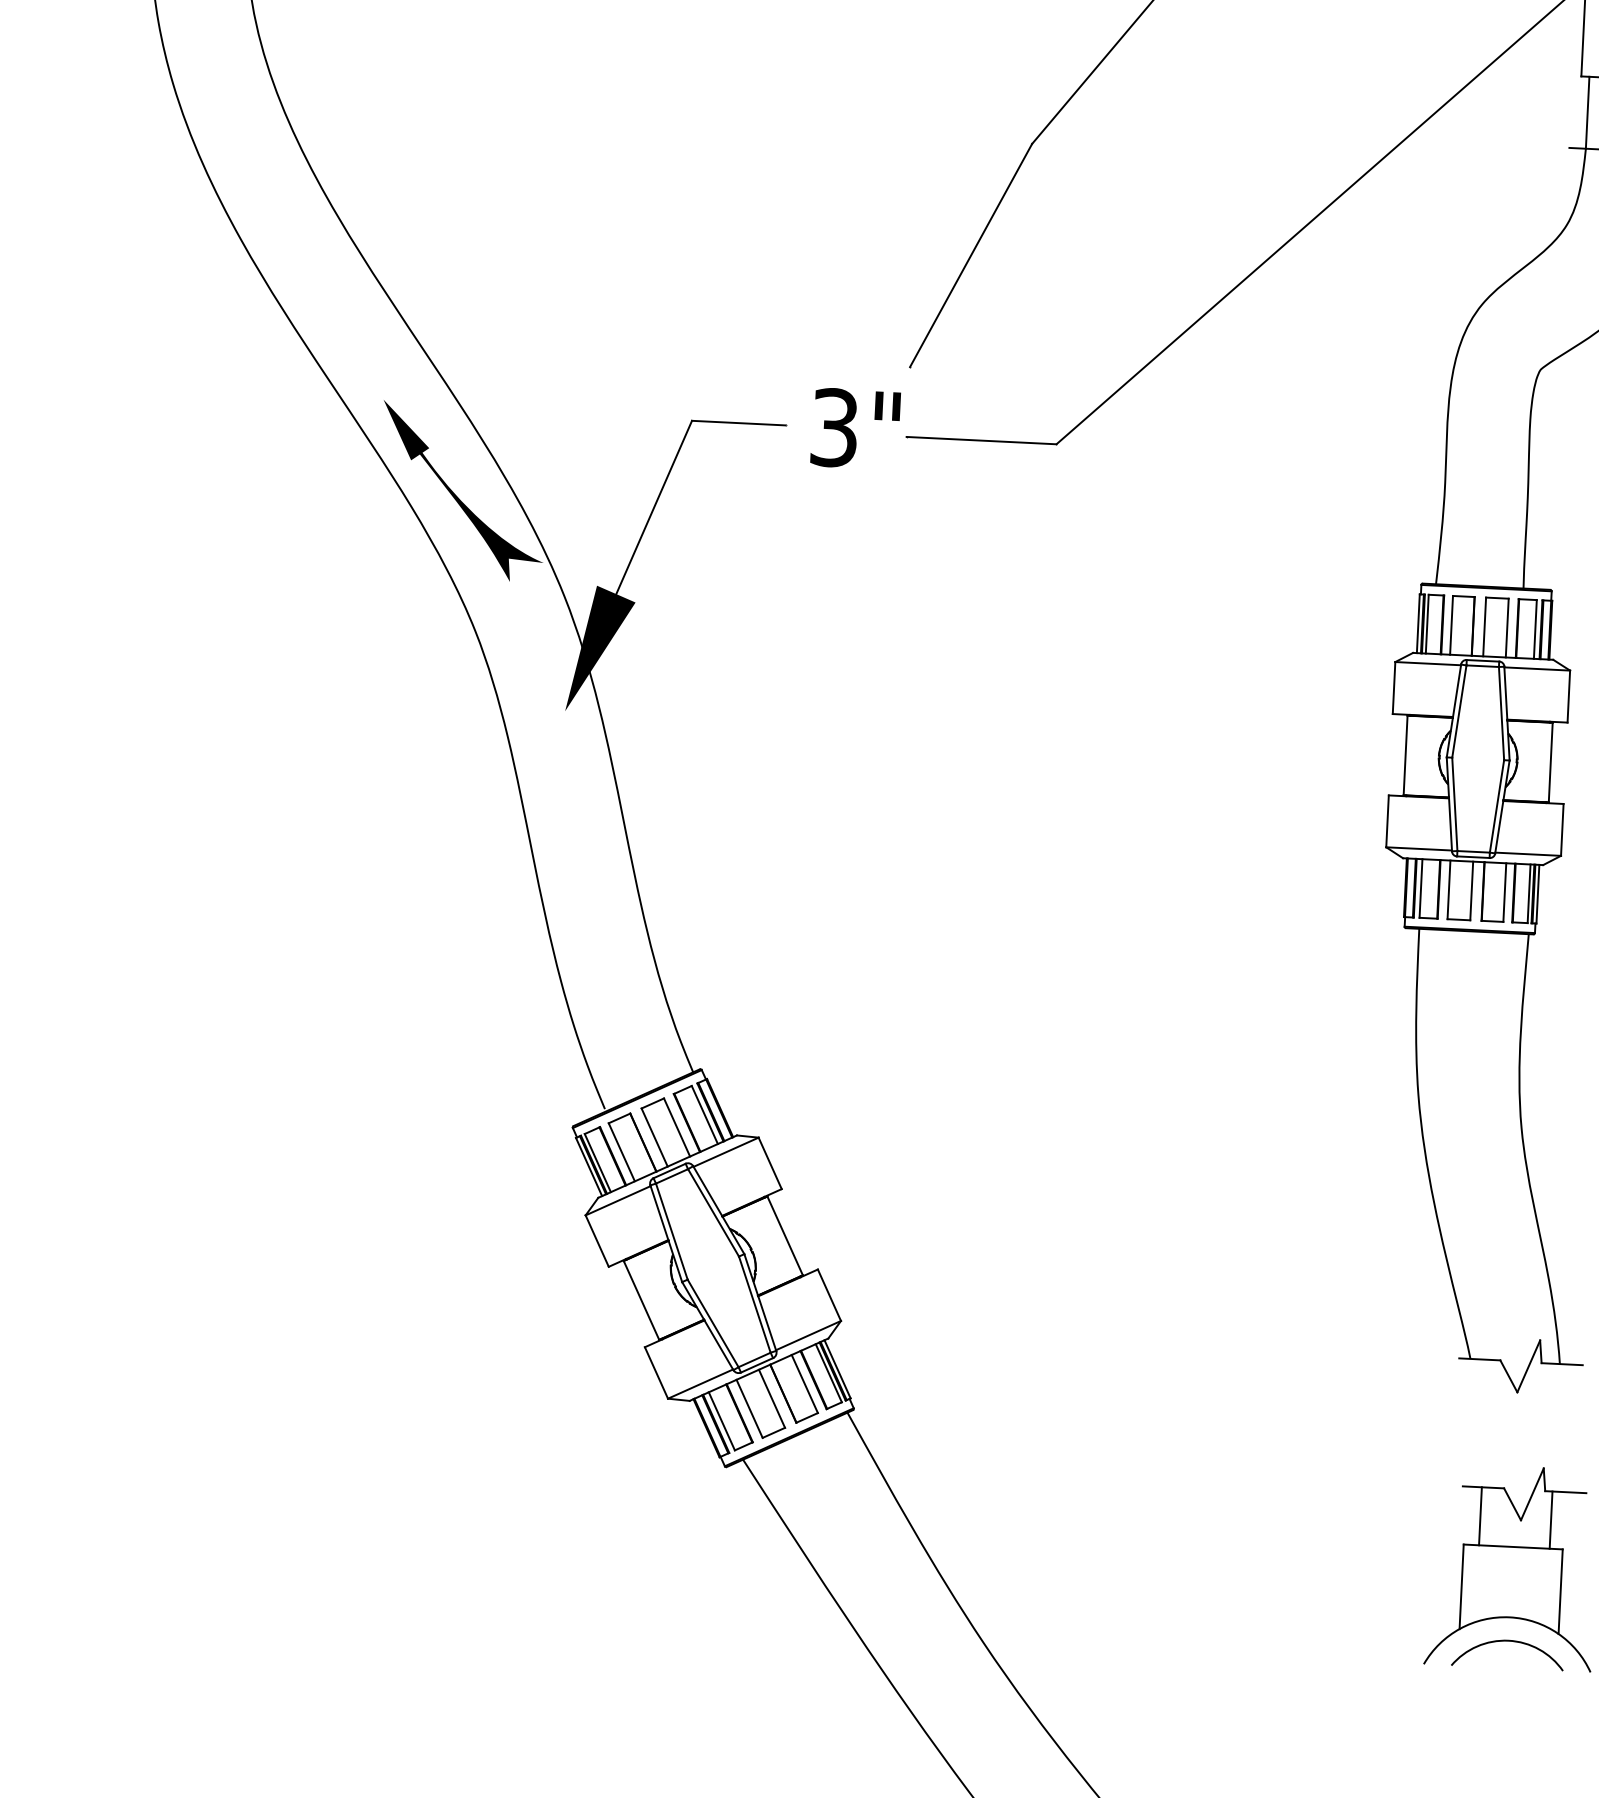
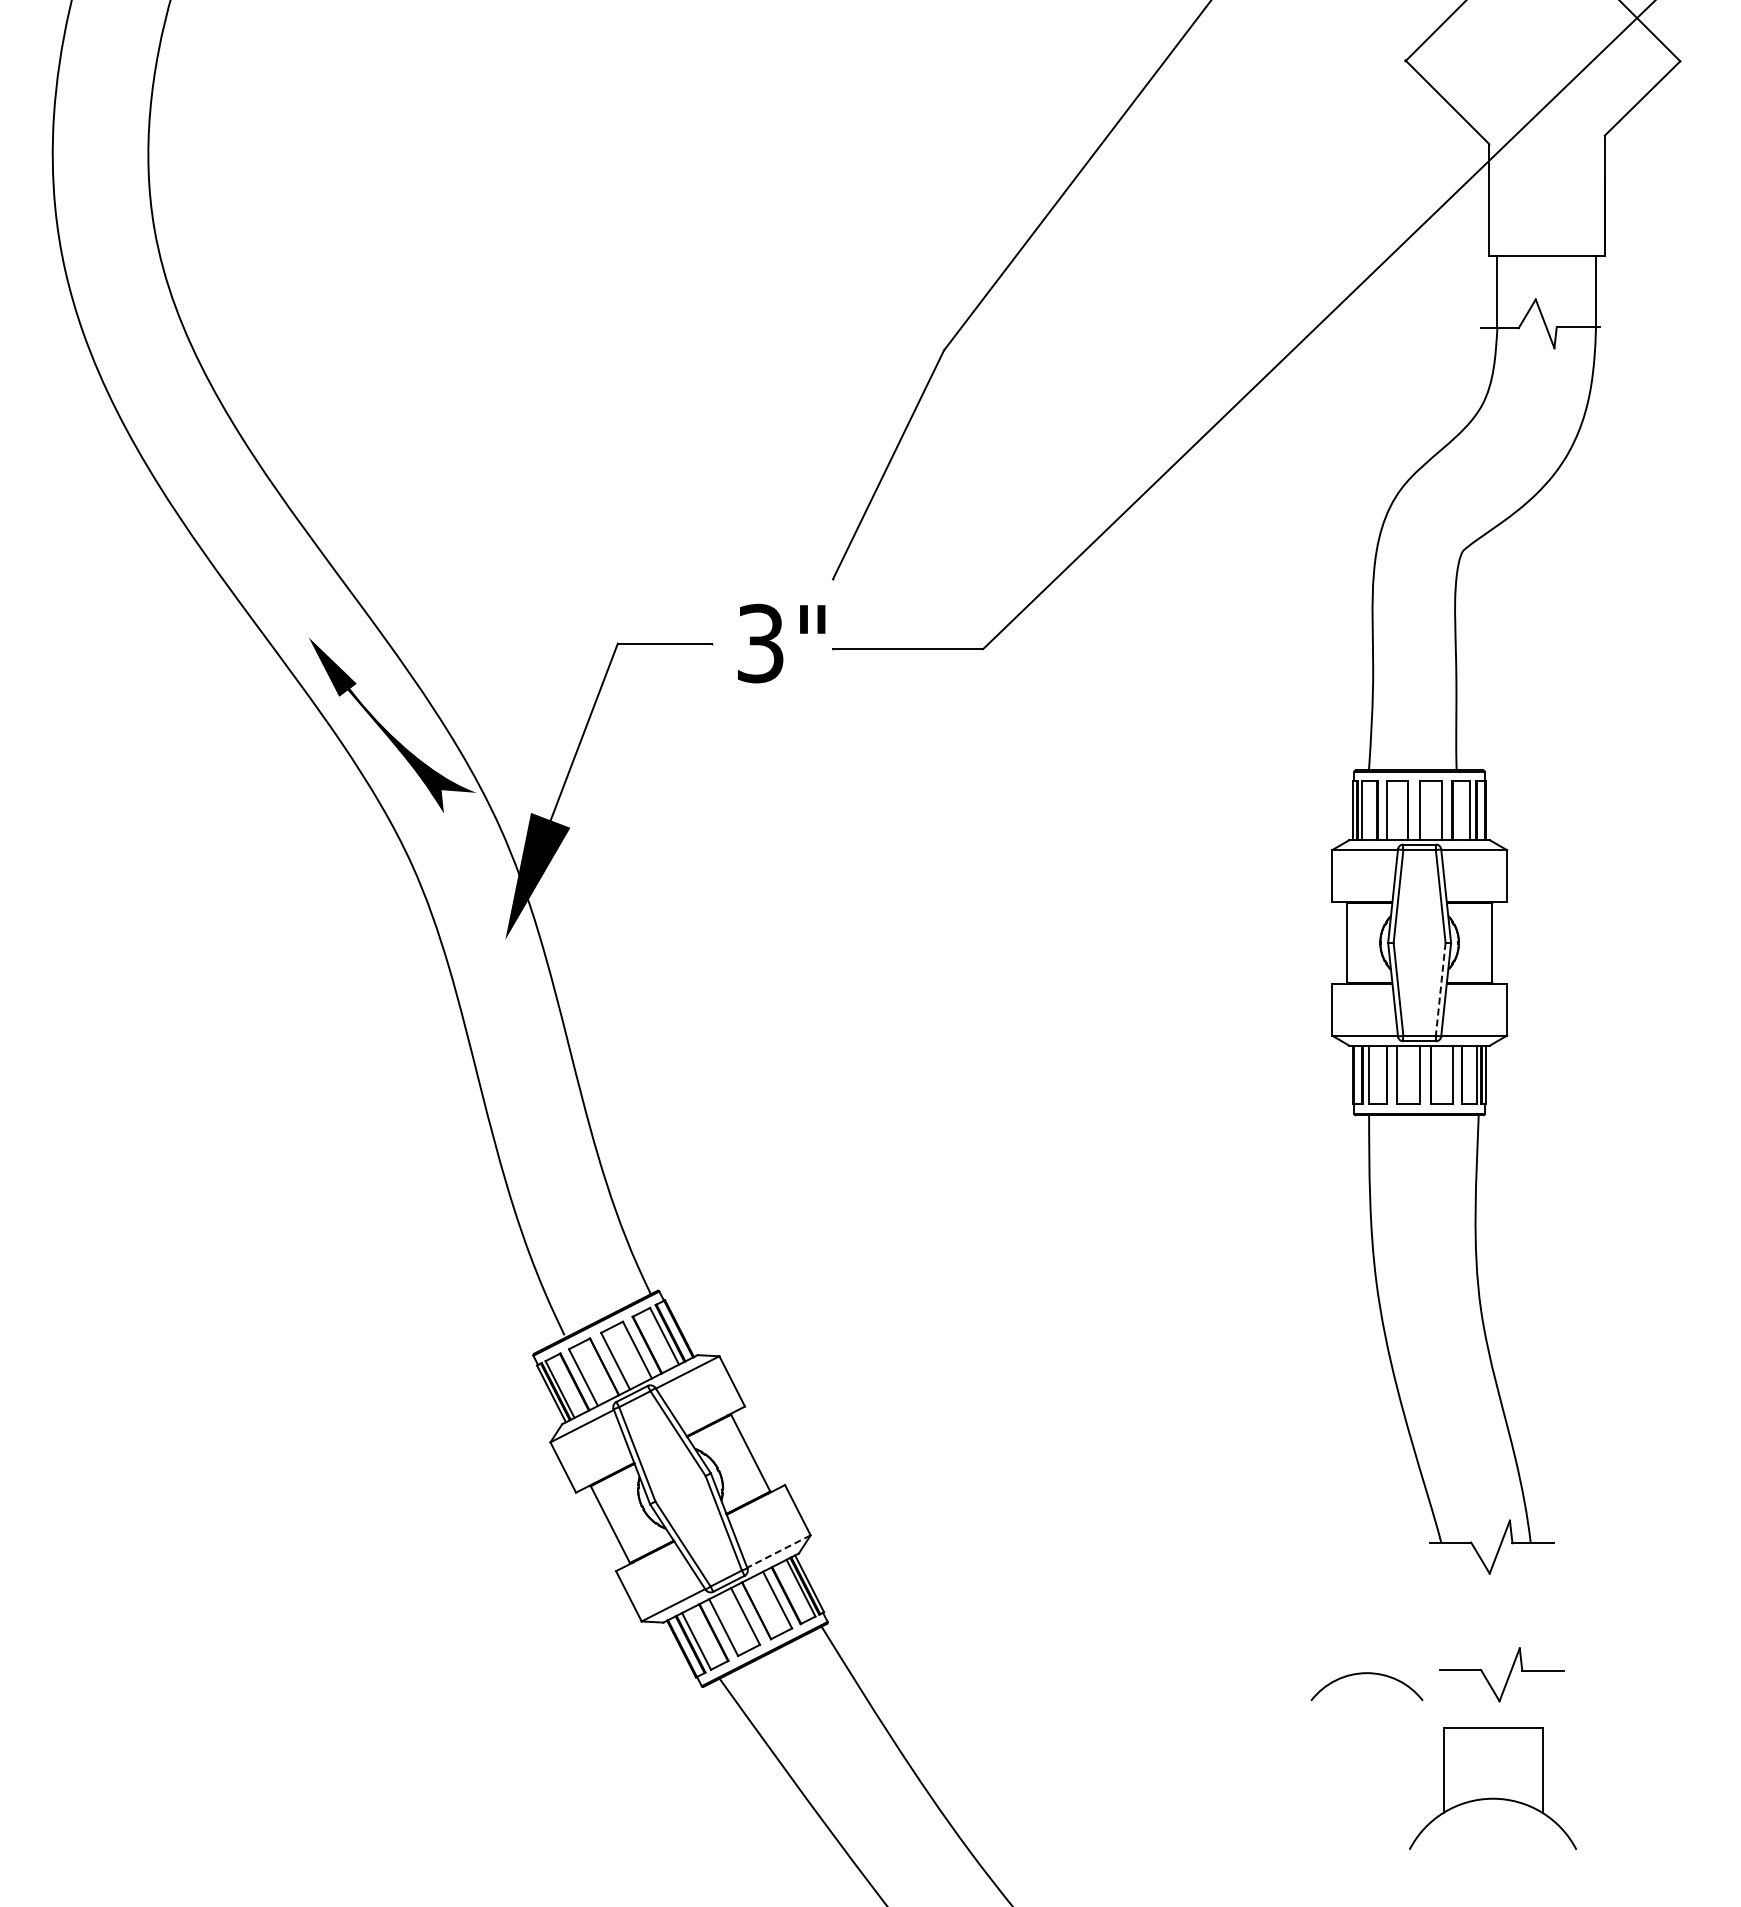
line: (1496, 806) -> (1440, 989), solid -> dashed
line: (808, 1335) -> (778, 1551), solid -> dashed
line: (1480, 1516) -> (1458, 1699), removed
line: (1550, 1520) -> (1529, 1699), removed
arc: (1507, 1642) -> (1366, 1674), moved

